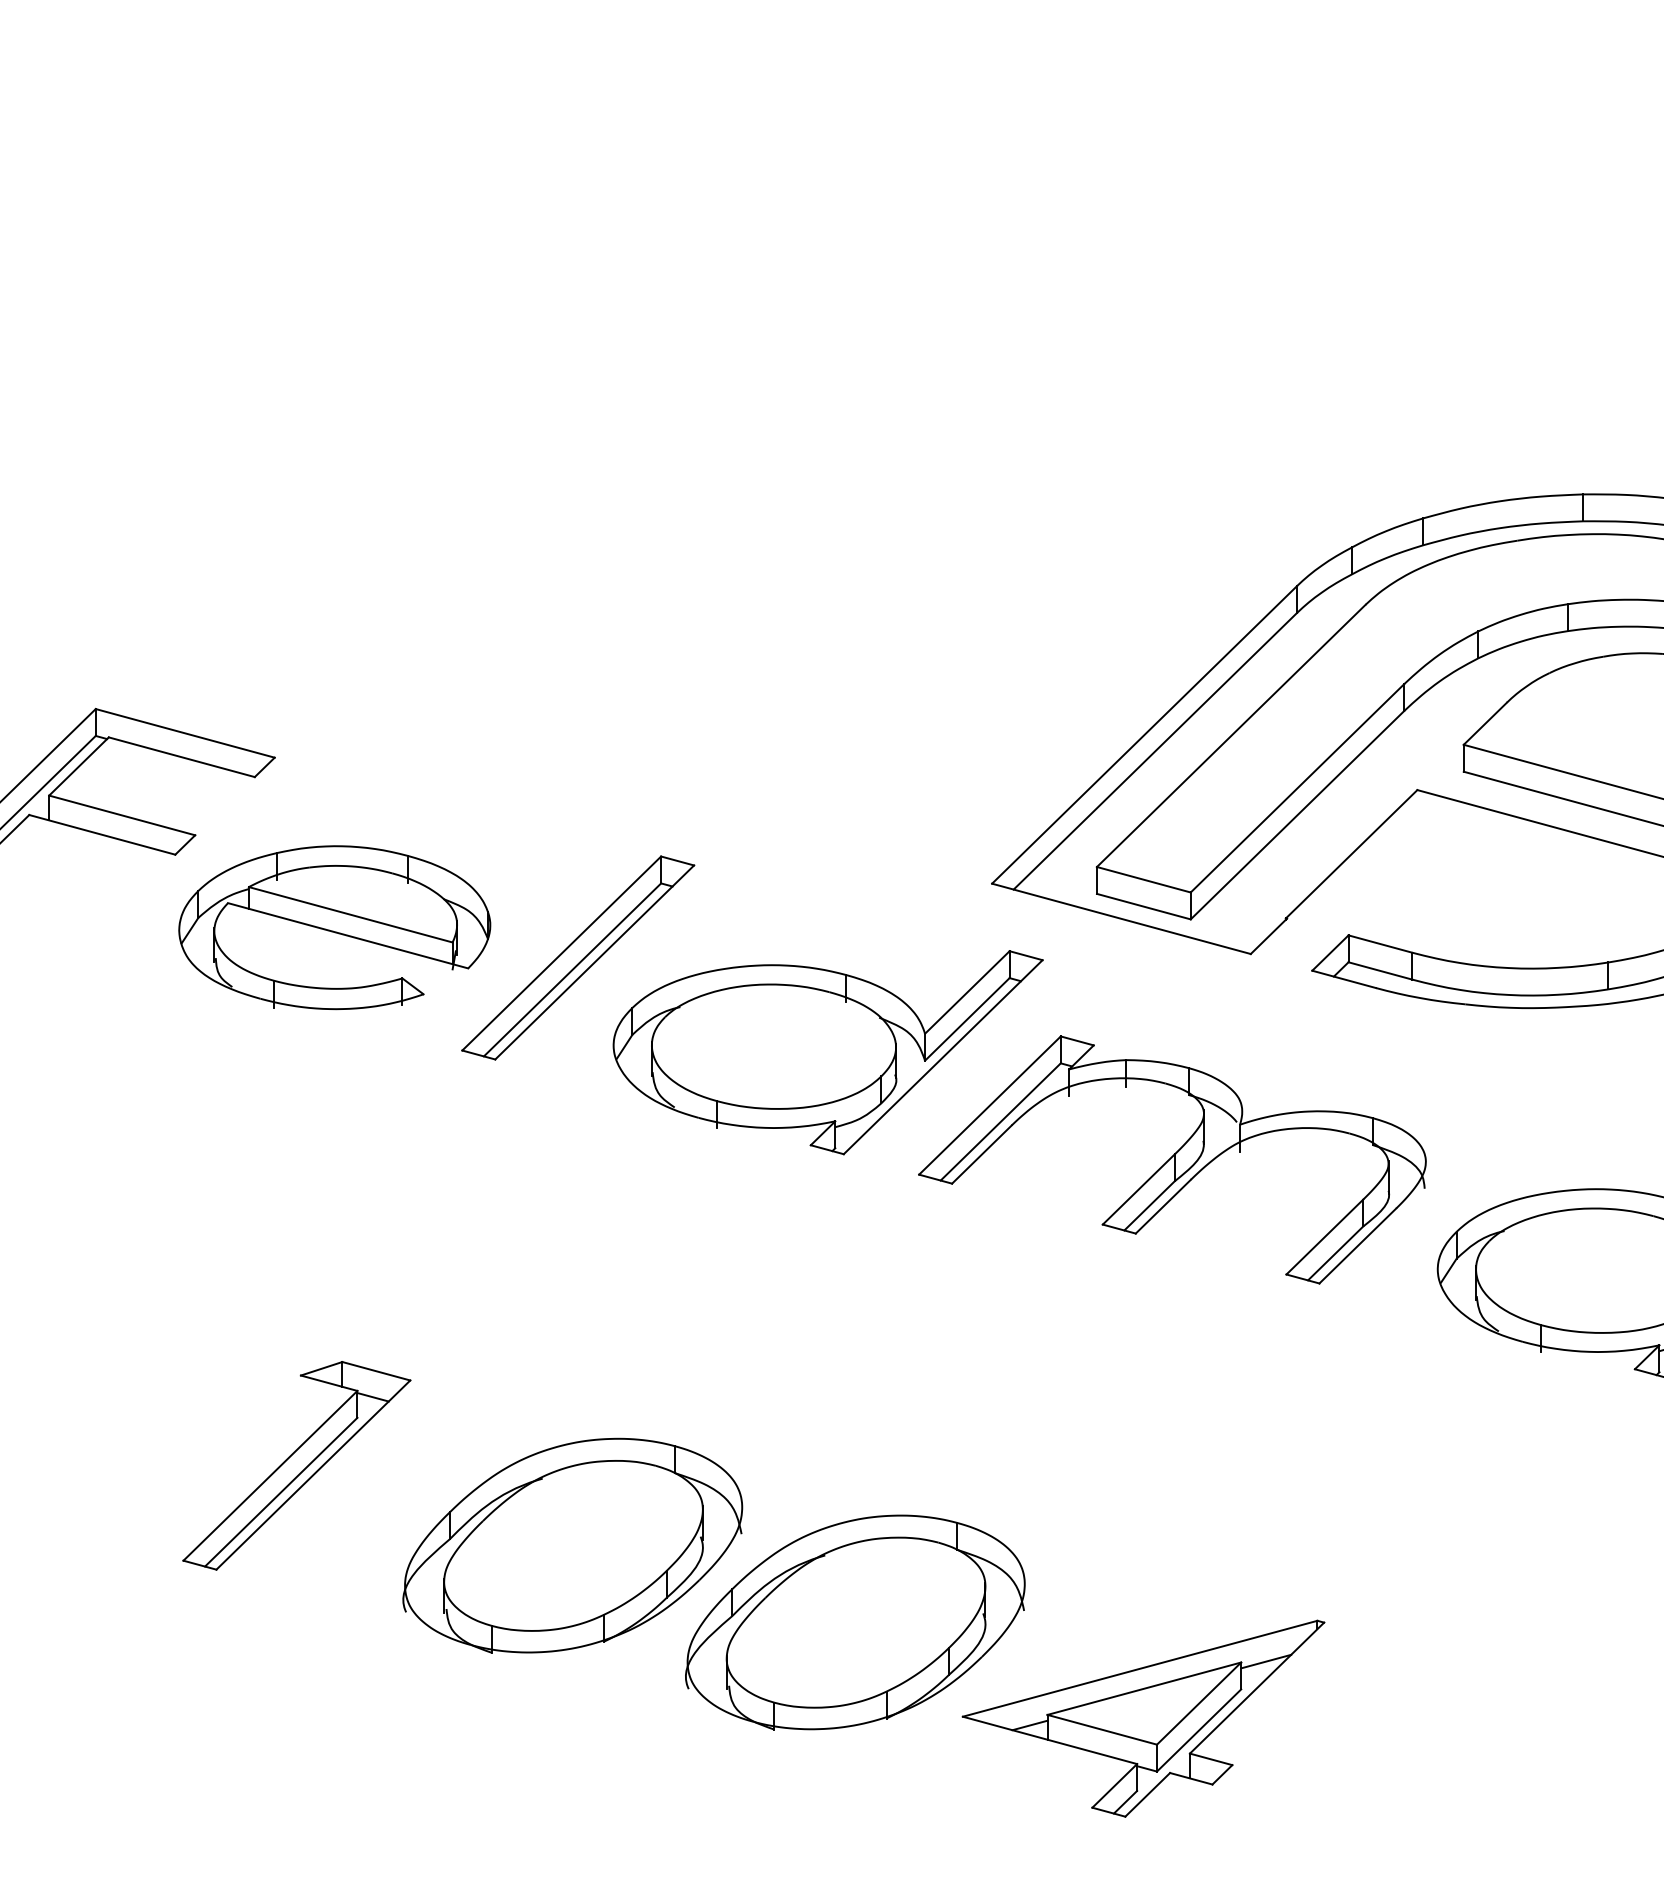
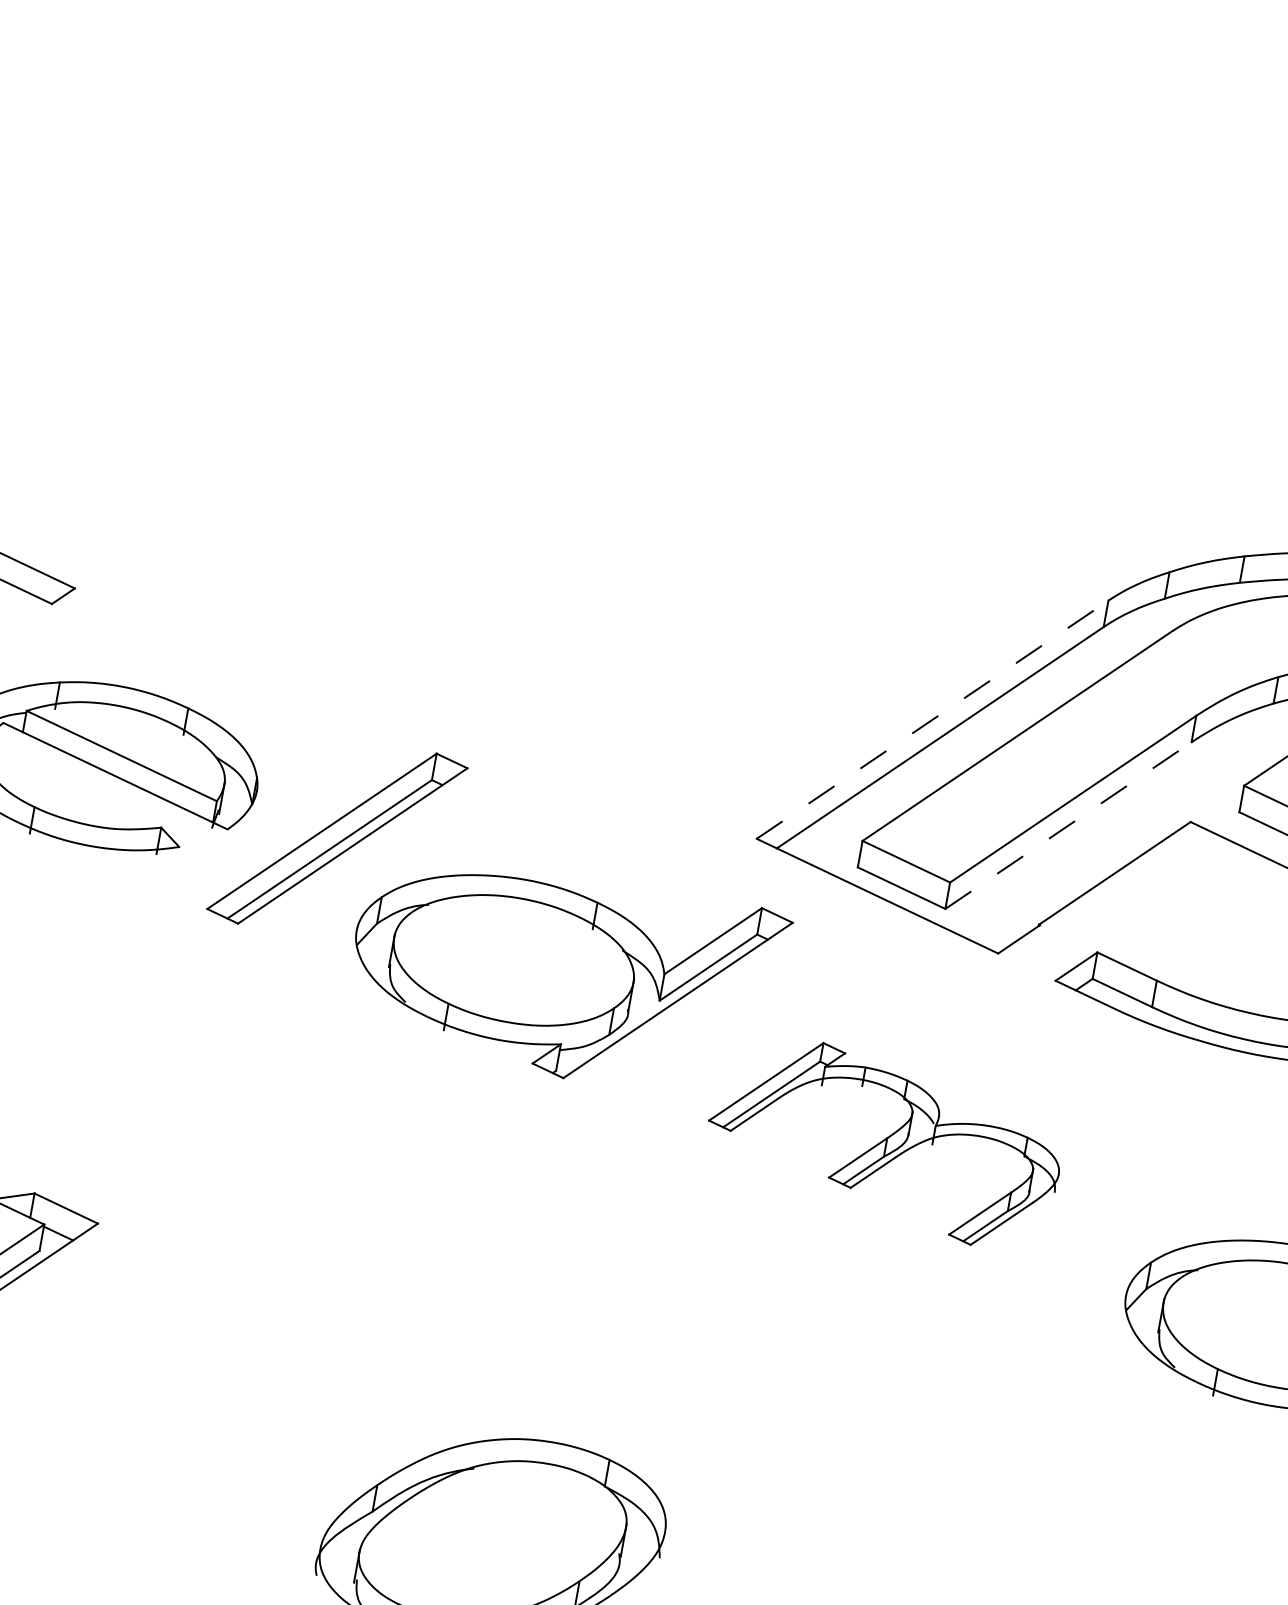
line: (1144, 734) -> (932, 719), solid -> dashed
line: (1297, 814) -> (1068, 824), solid -> dashed
part: (1172, 1159) -> (885, 1141), size x0.7
part: (572, 1545) -> (228, 1414), removed

